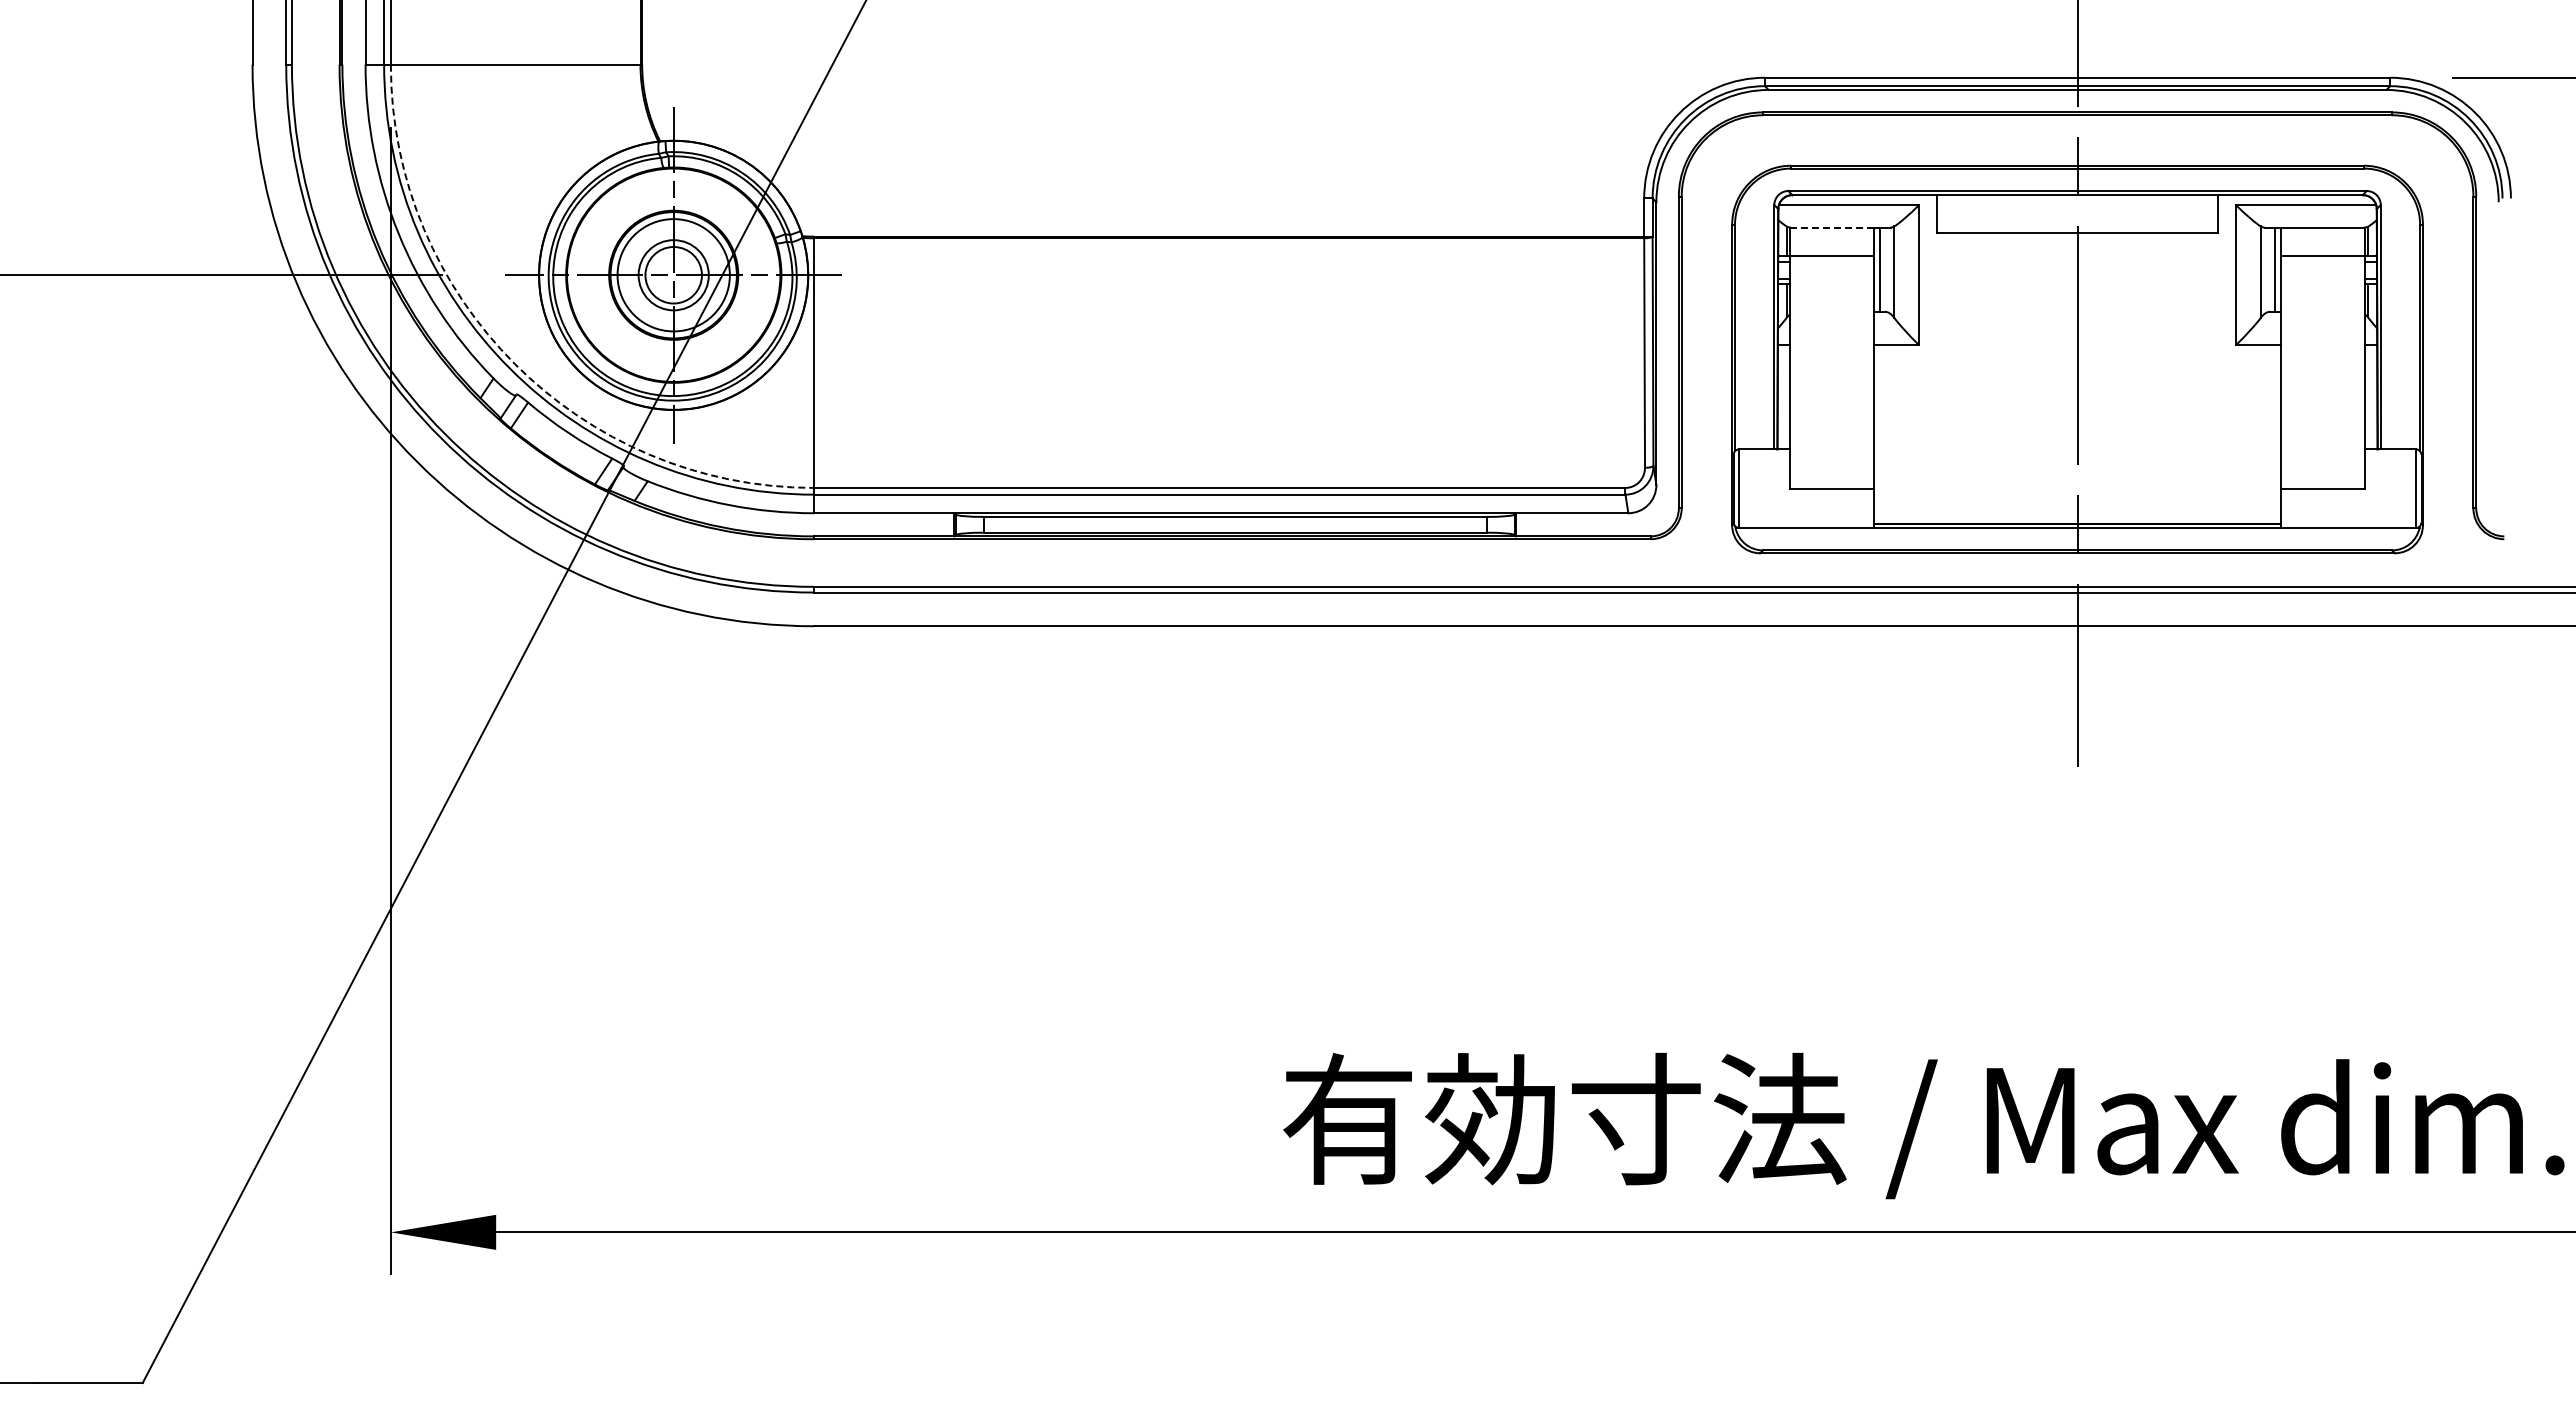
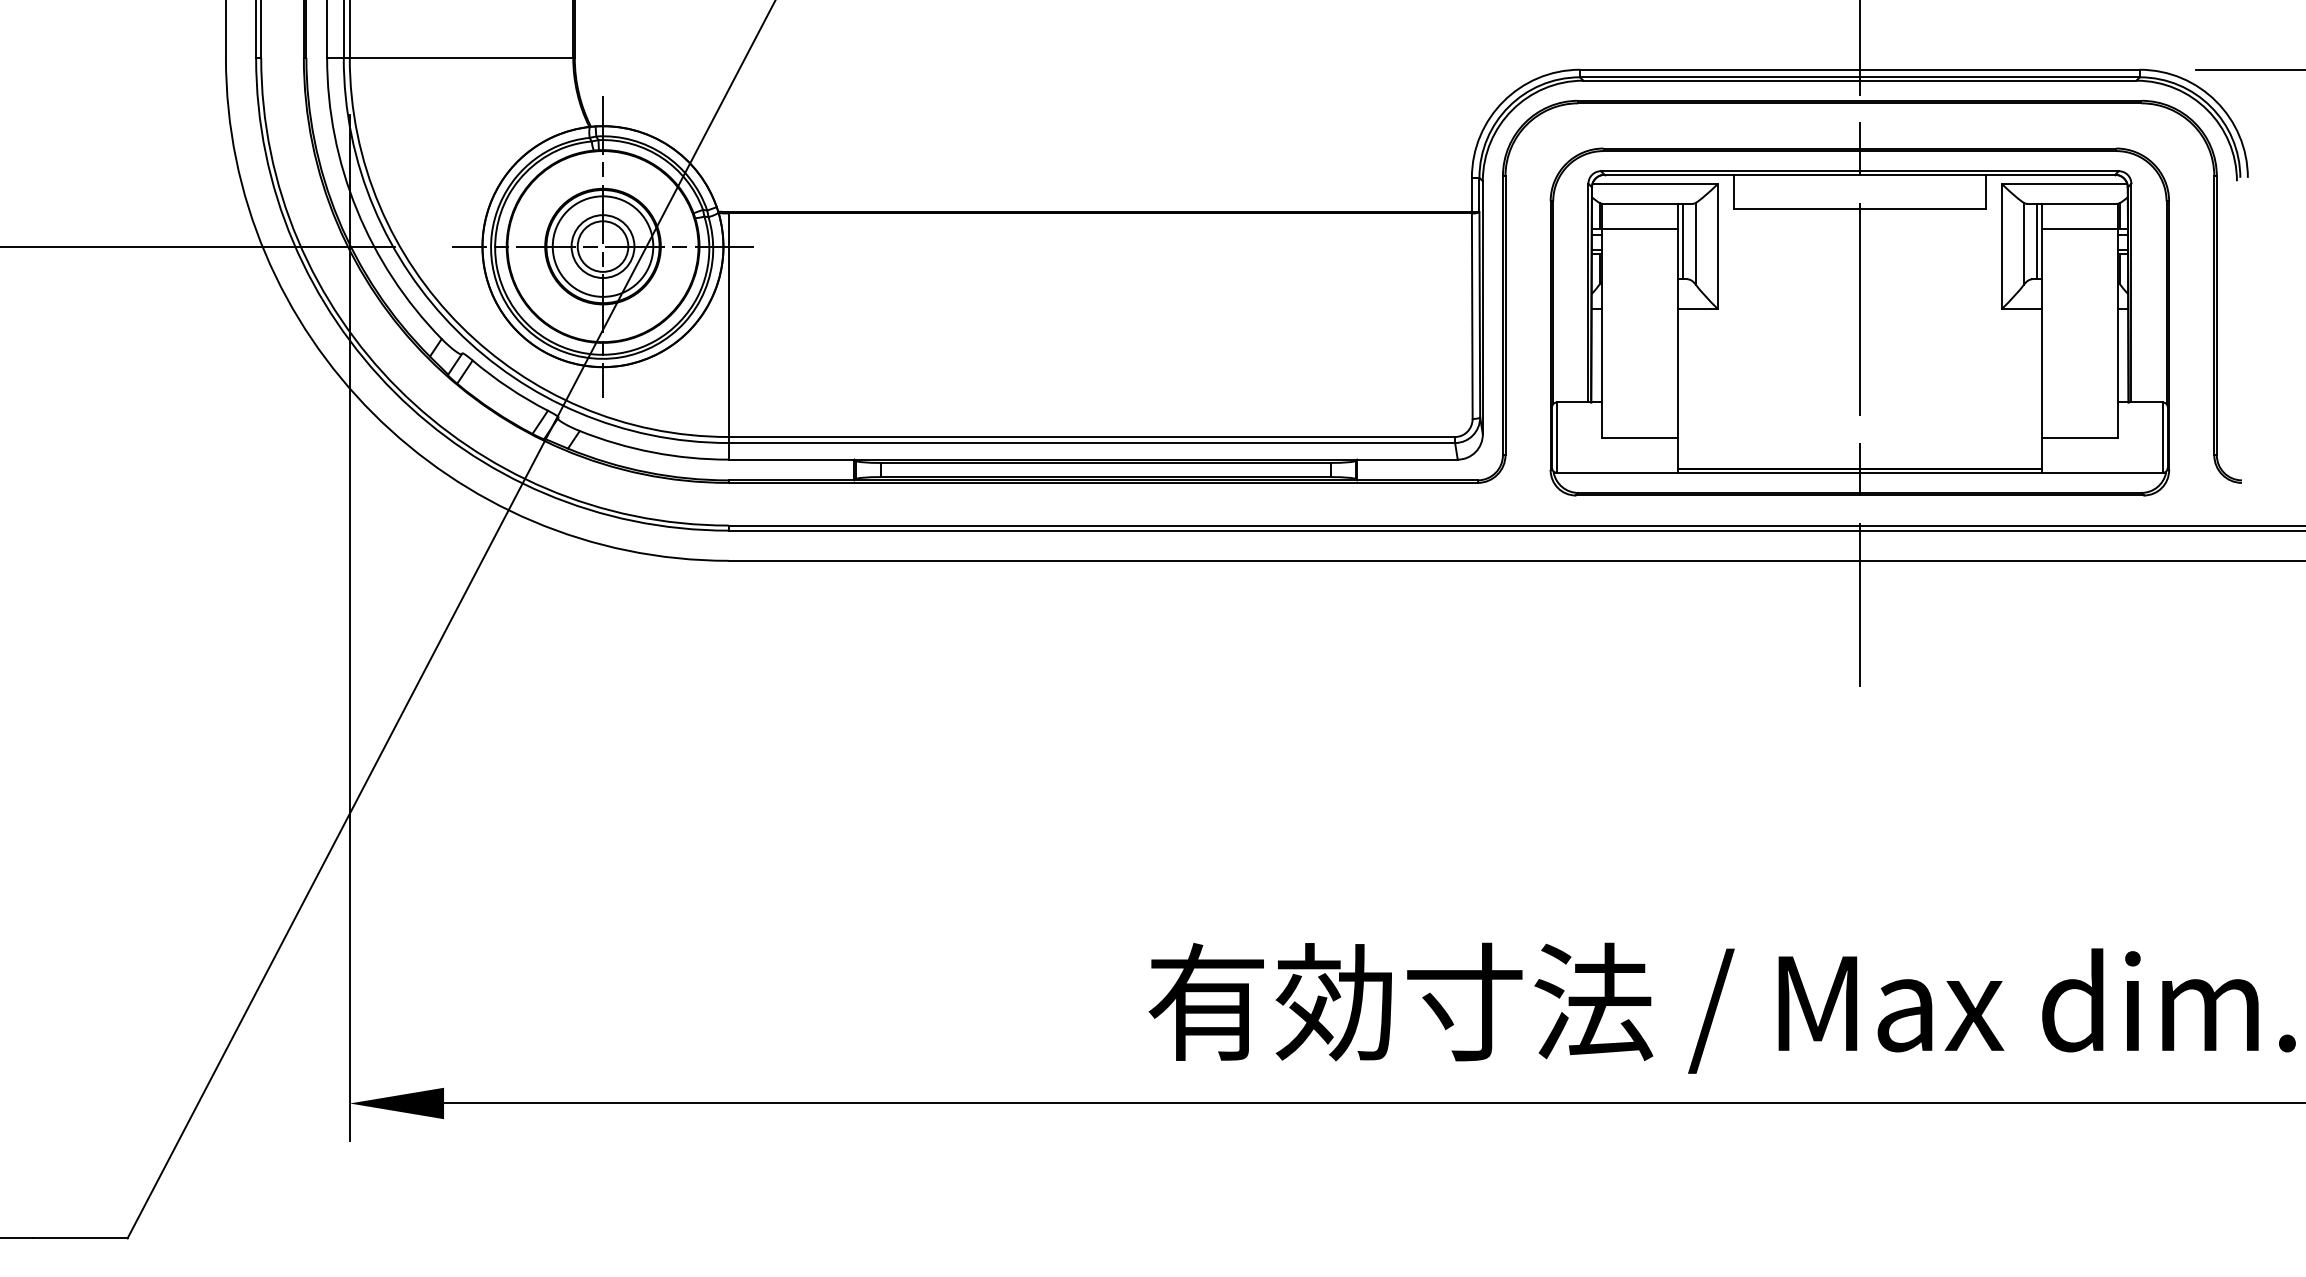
line: (1831, 227) -> (1639, 203), dashed -> solid
arc: (514, 363) -> (460, 325), dashed -> solid

